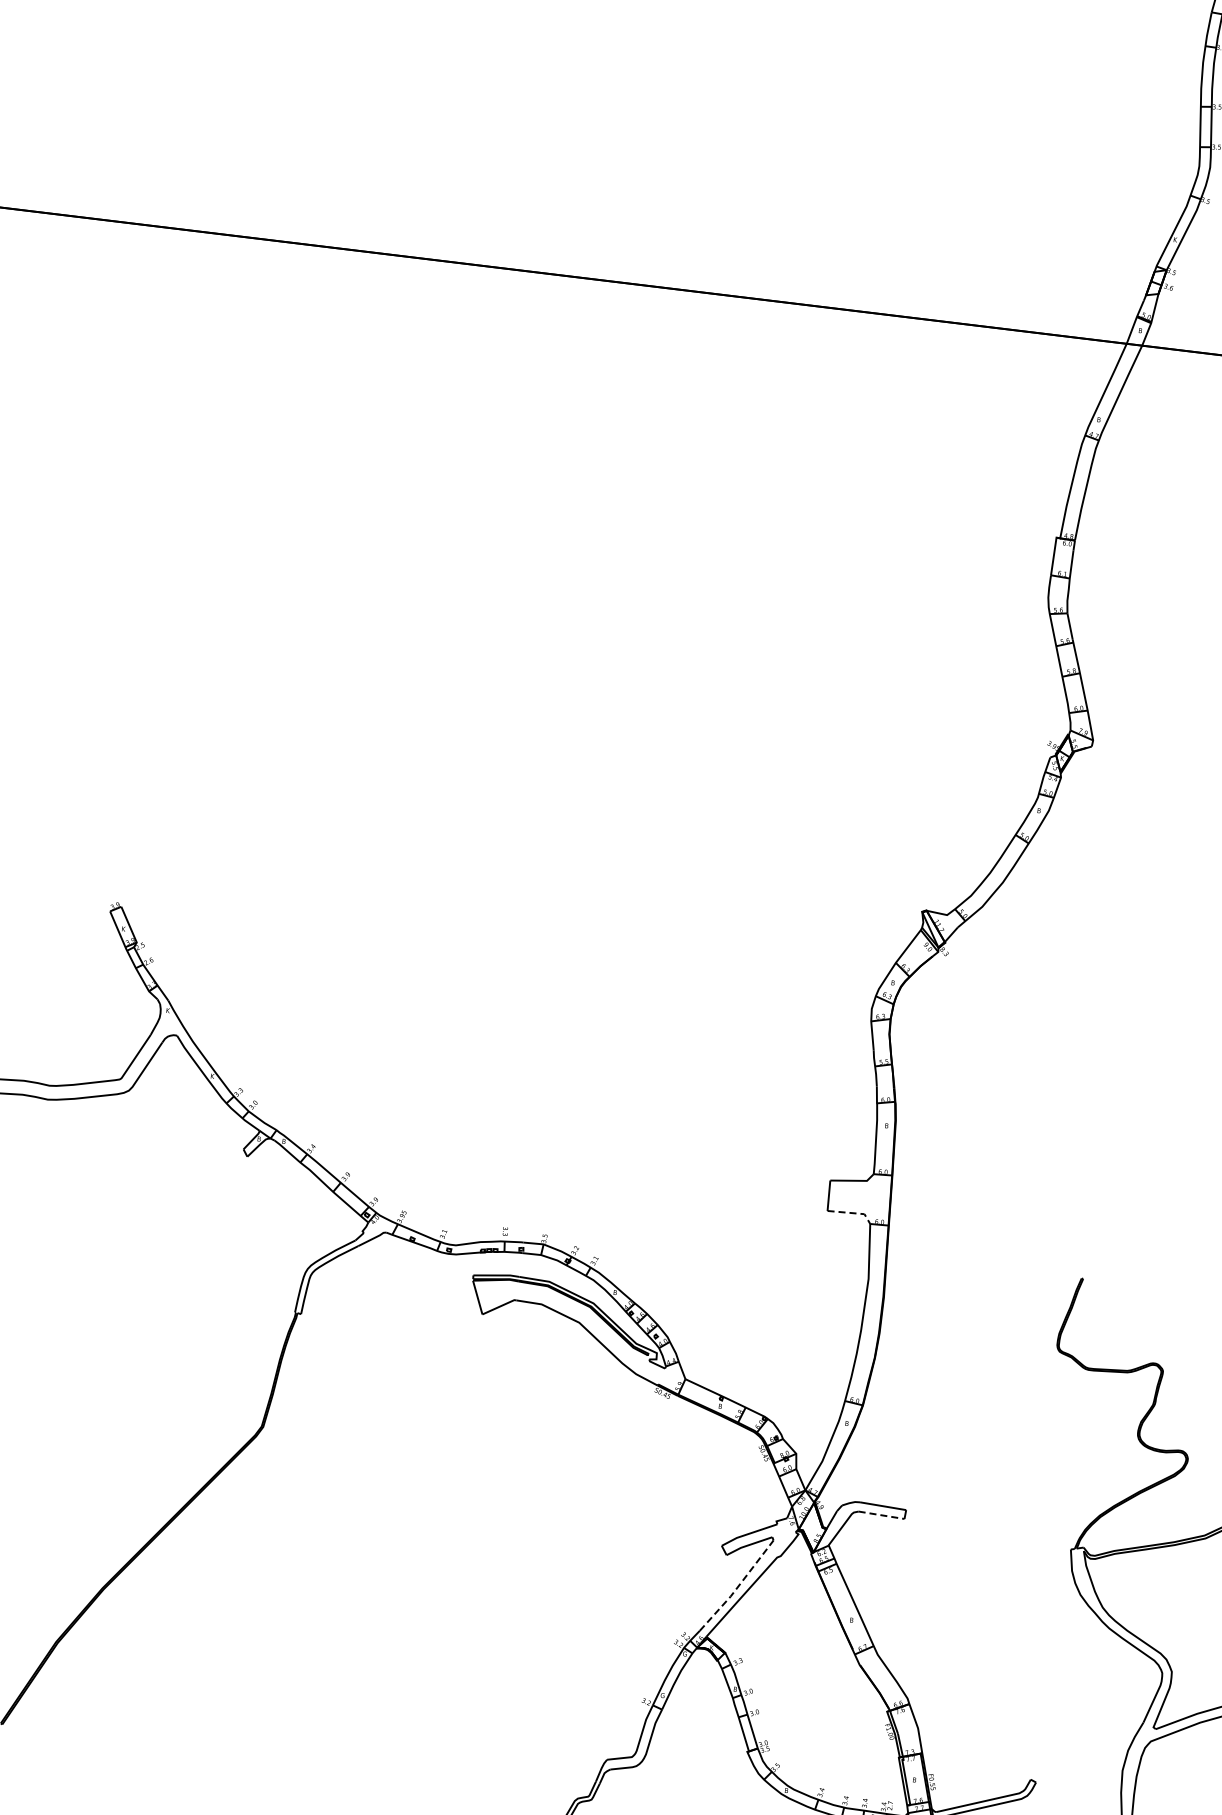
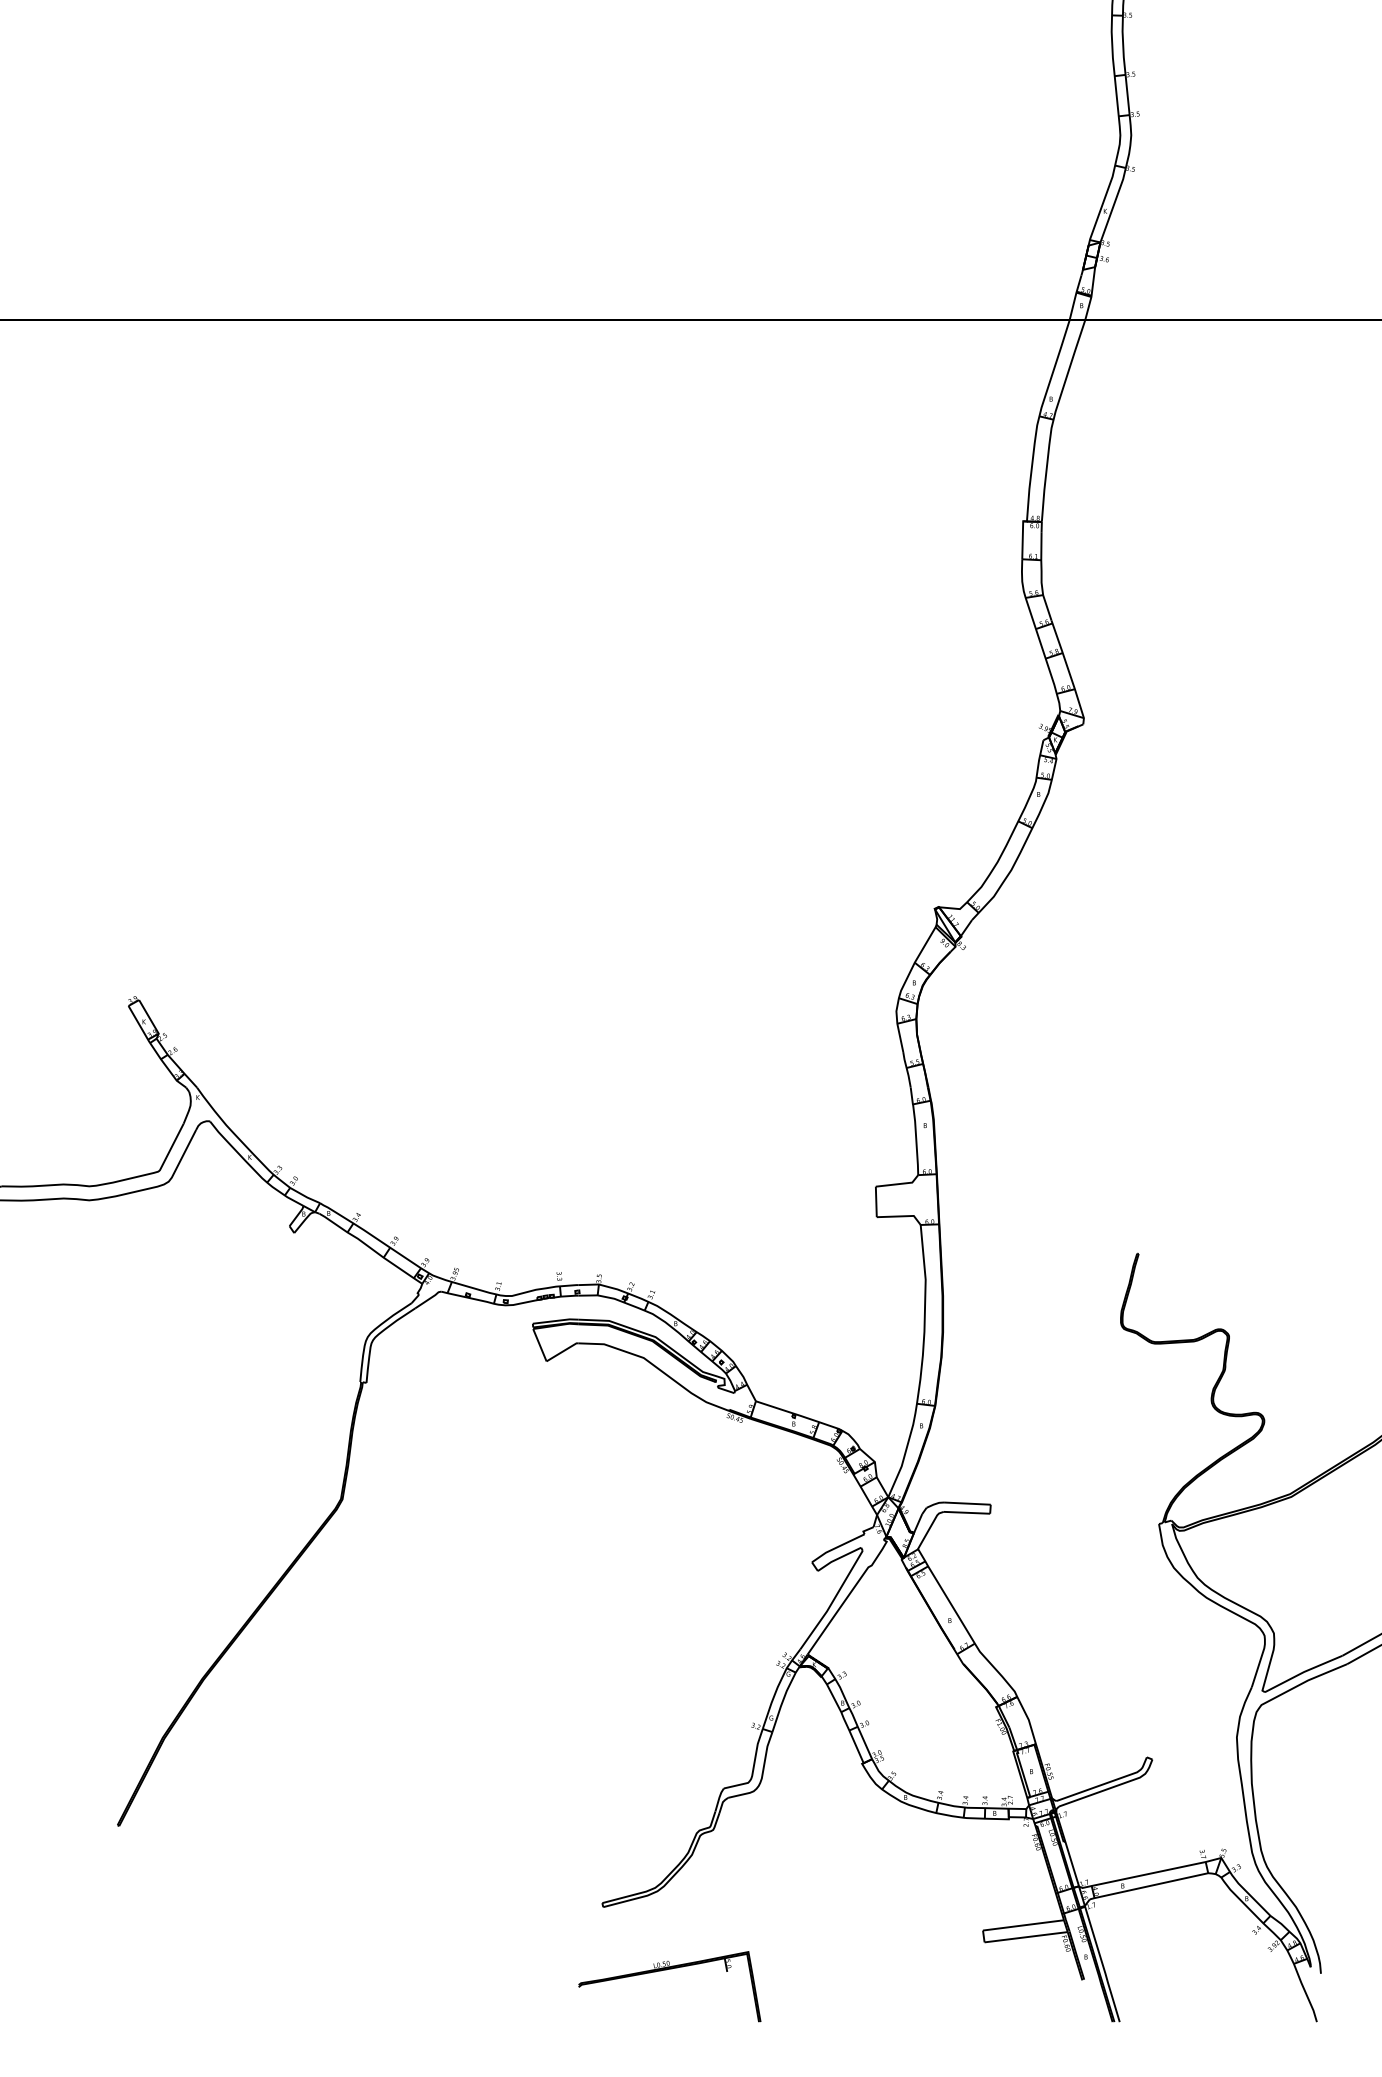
line: (853, 1213) -> (902, 1216), dashed -> solid
line: (882, 1515) -> (967, 1512), dashed -> solid
line: (738, 1587) -> (833, 1601), dashed -> solid

